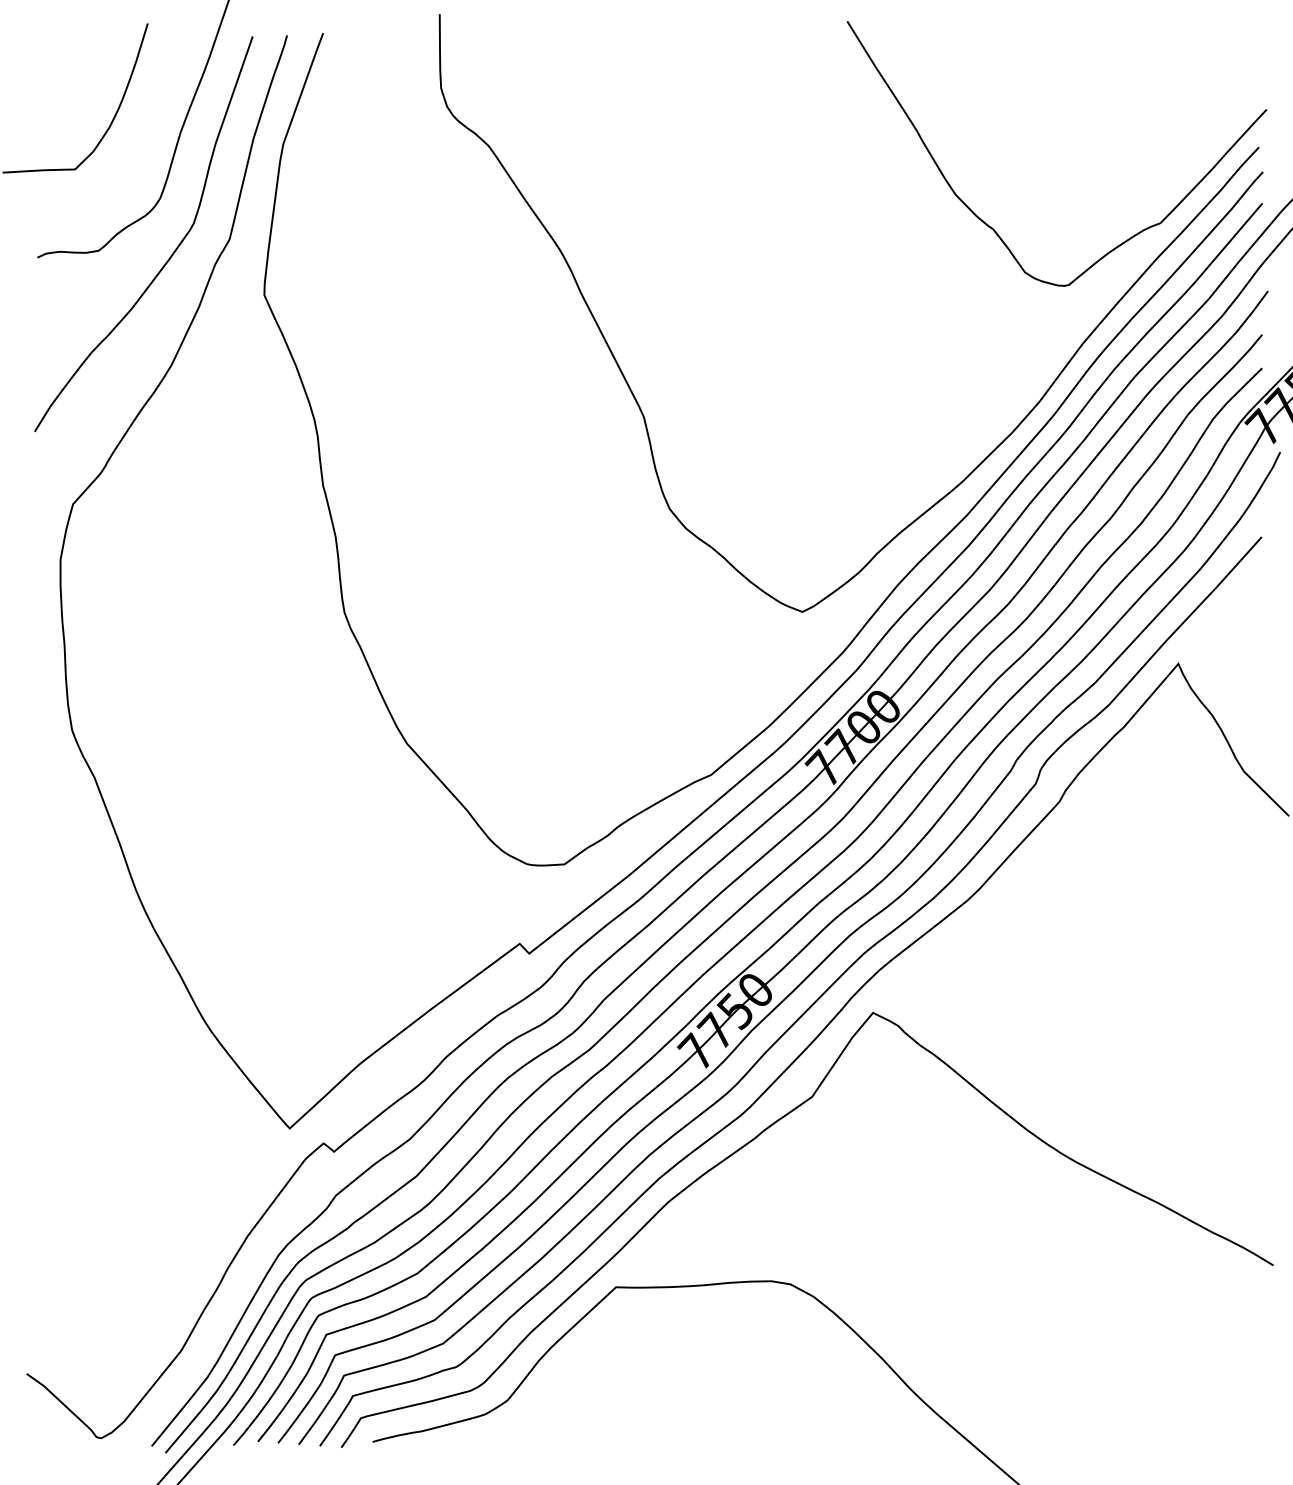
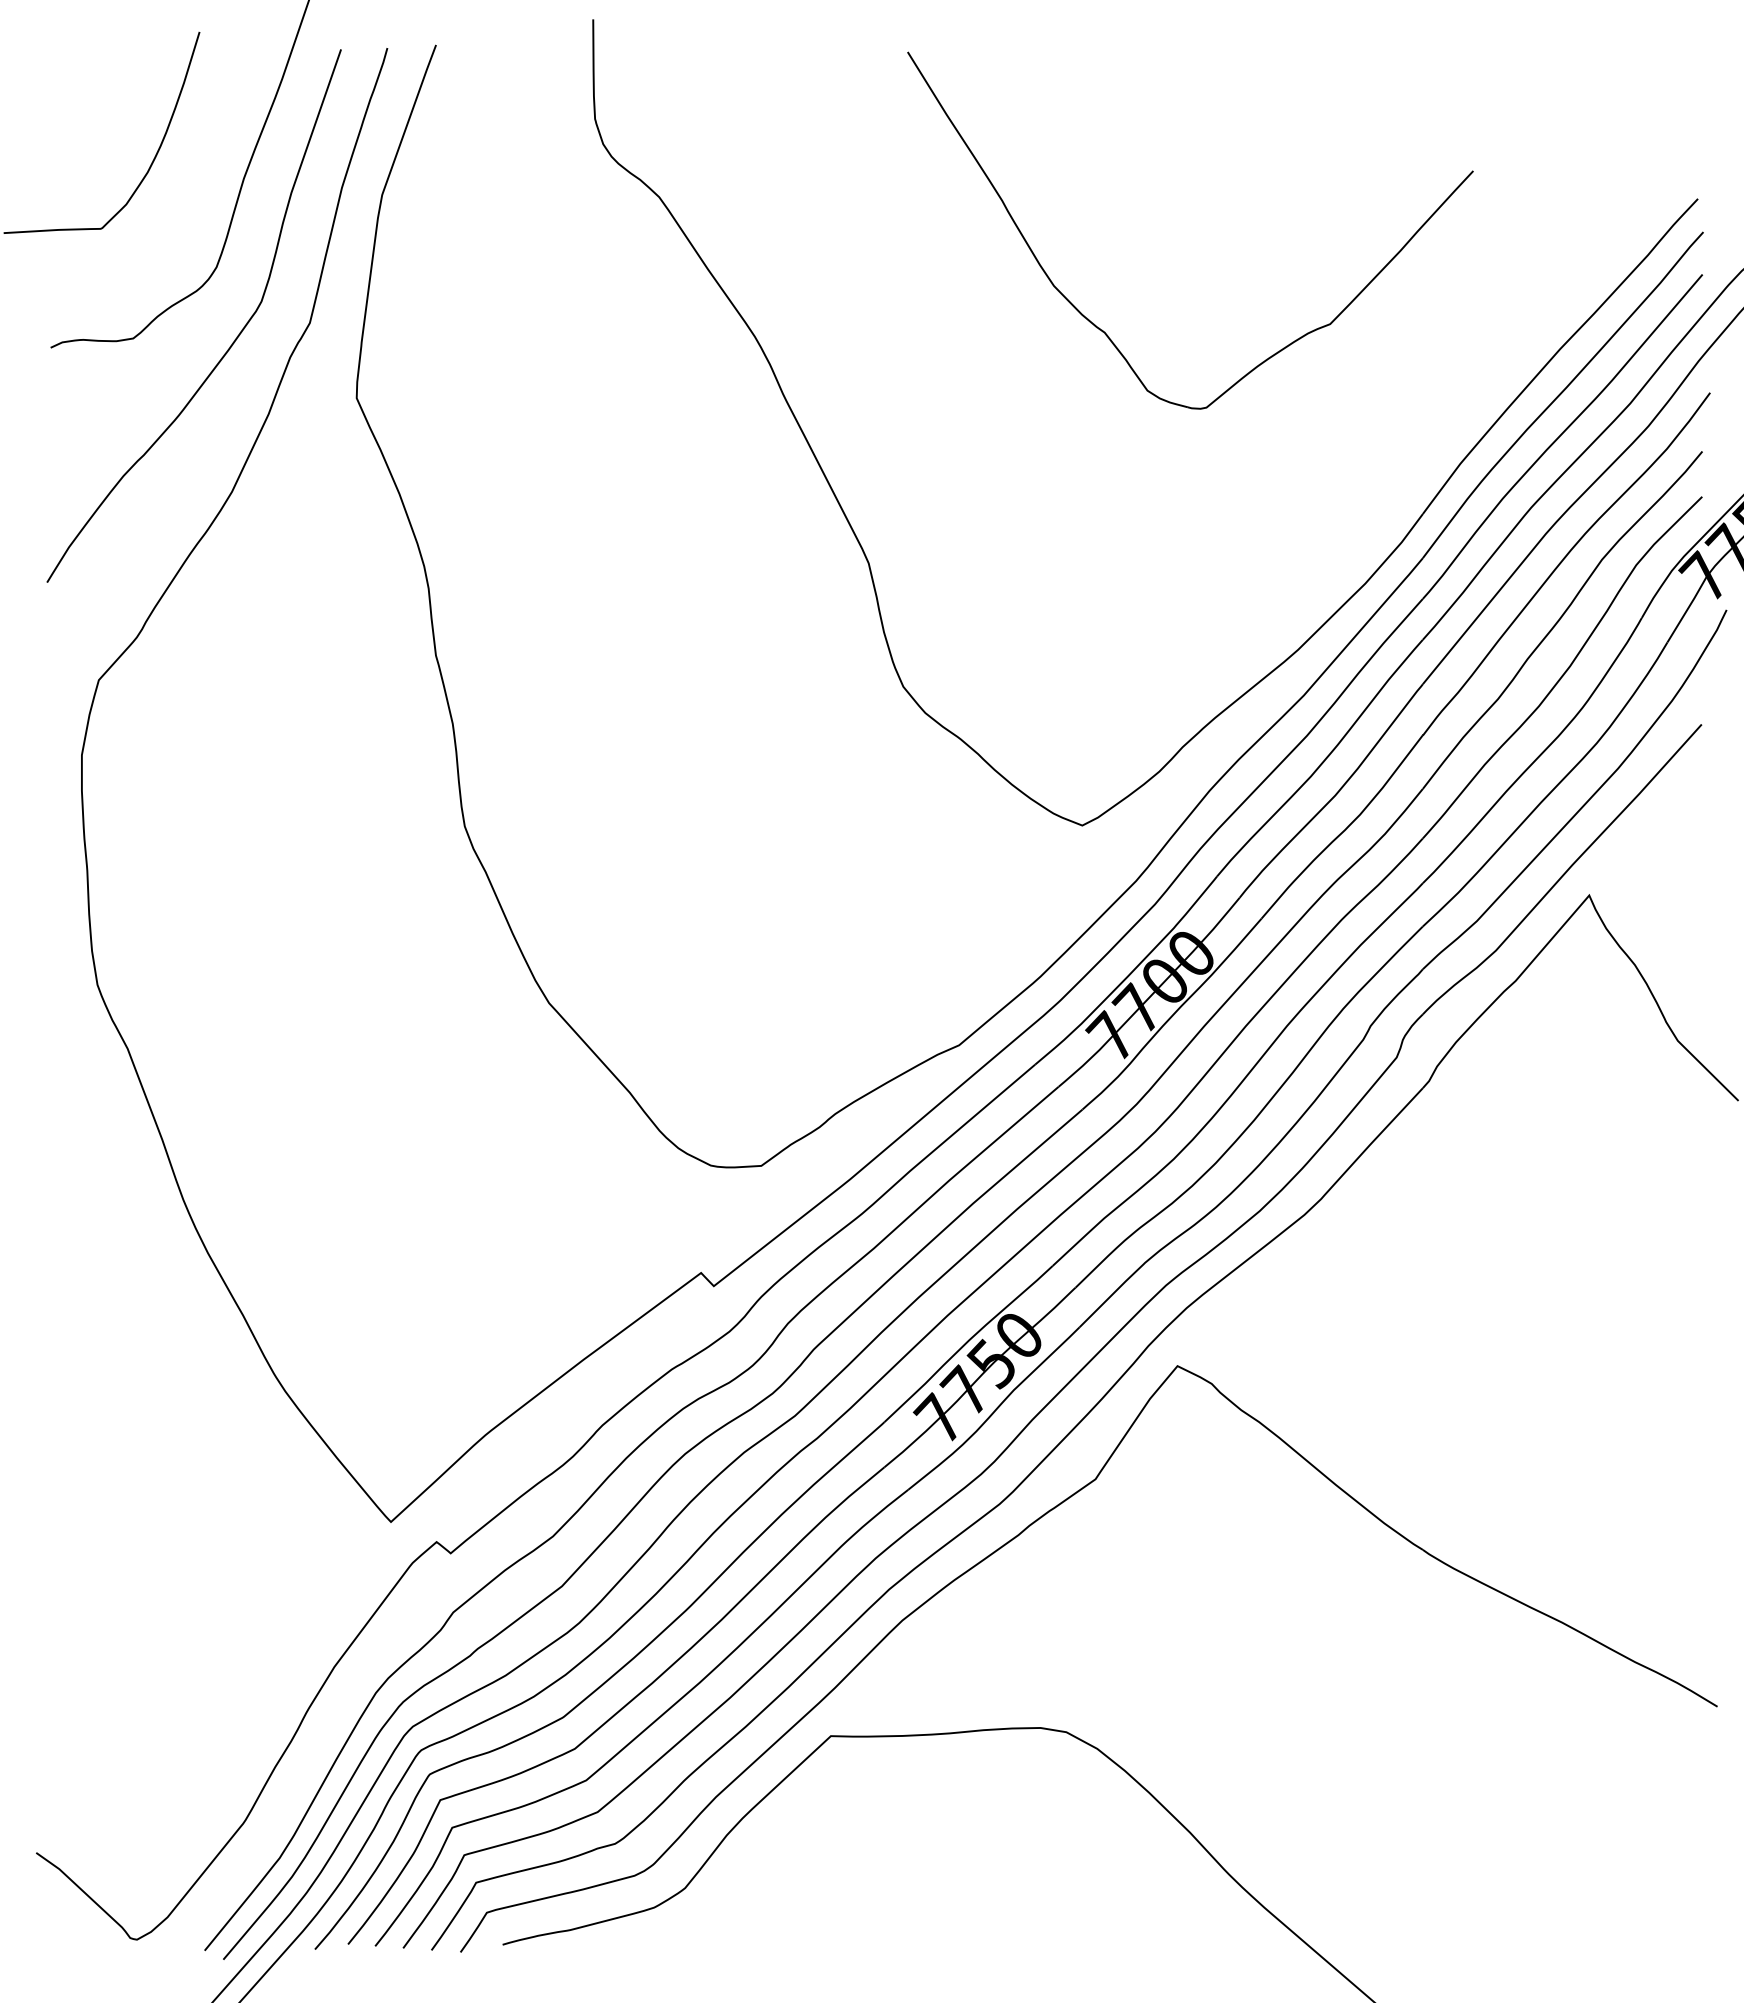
part: (991, 227) -> (1102, 329), moved

